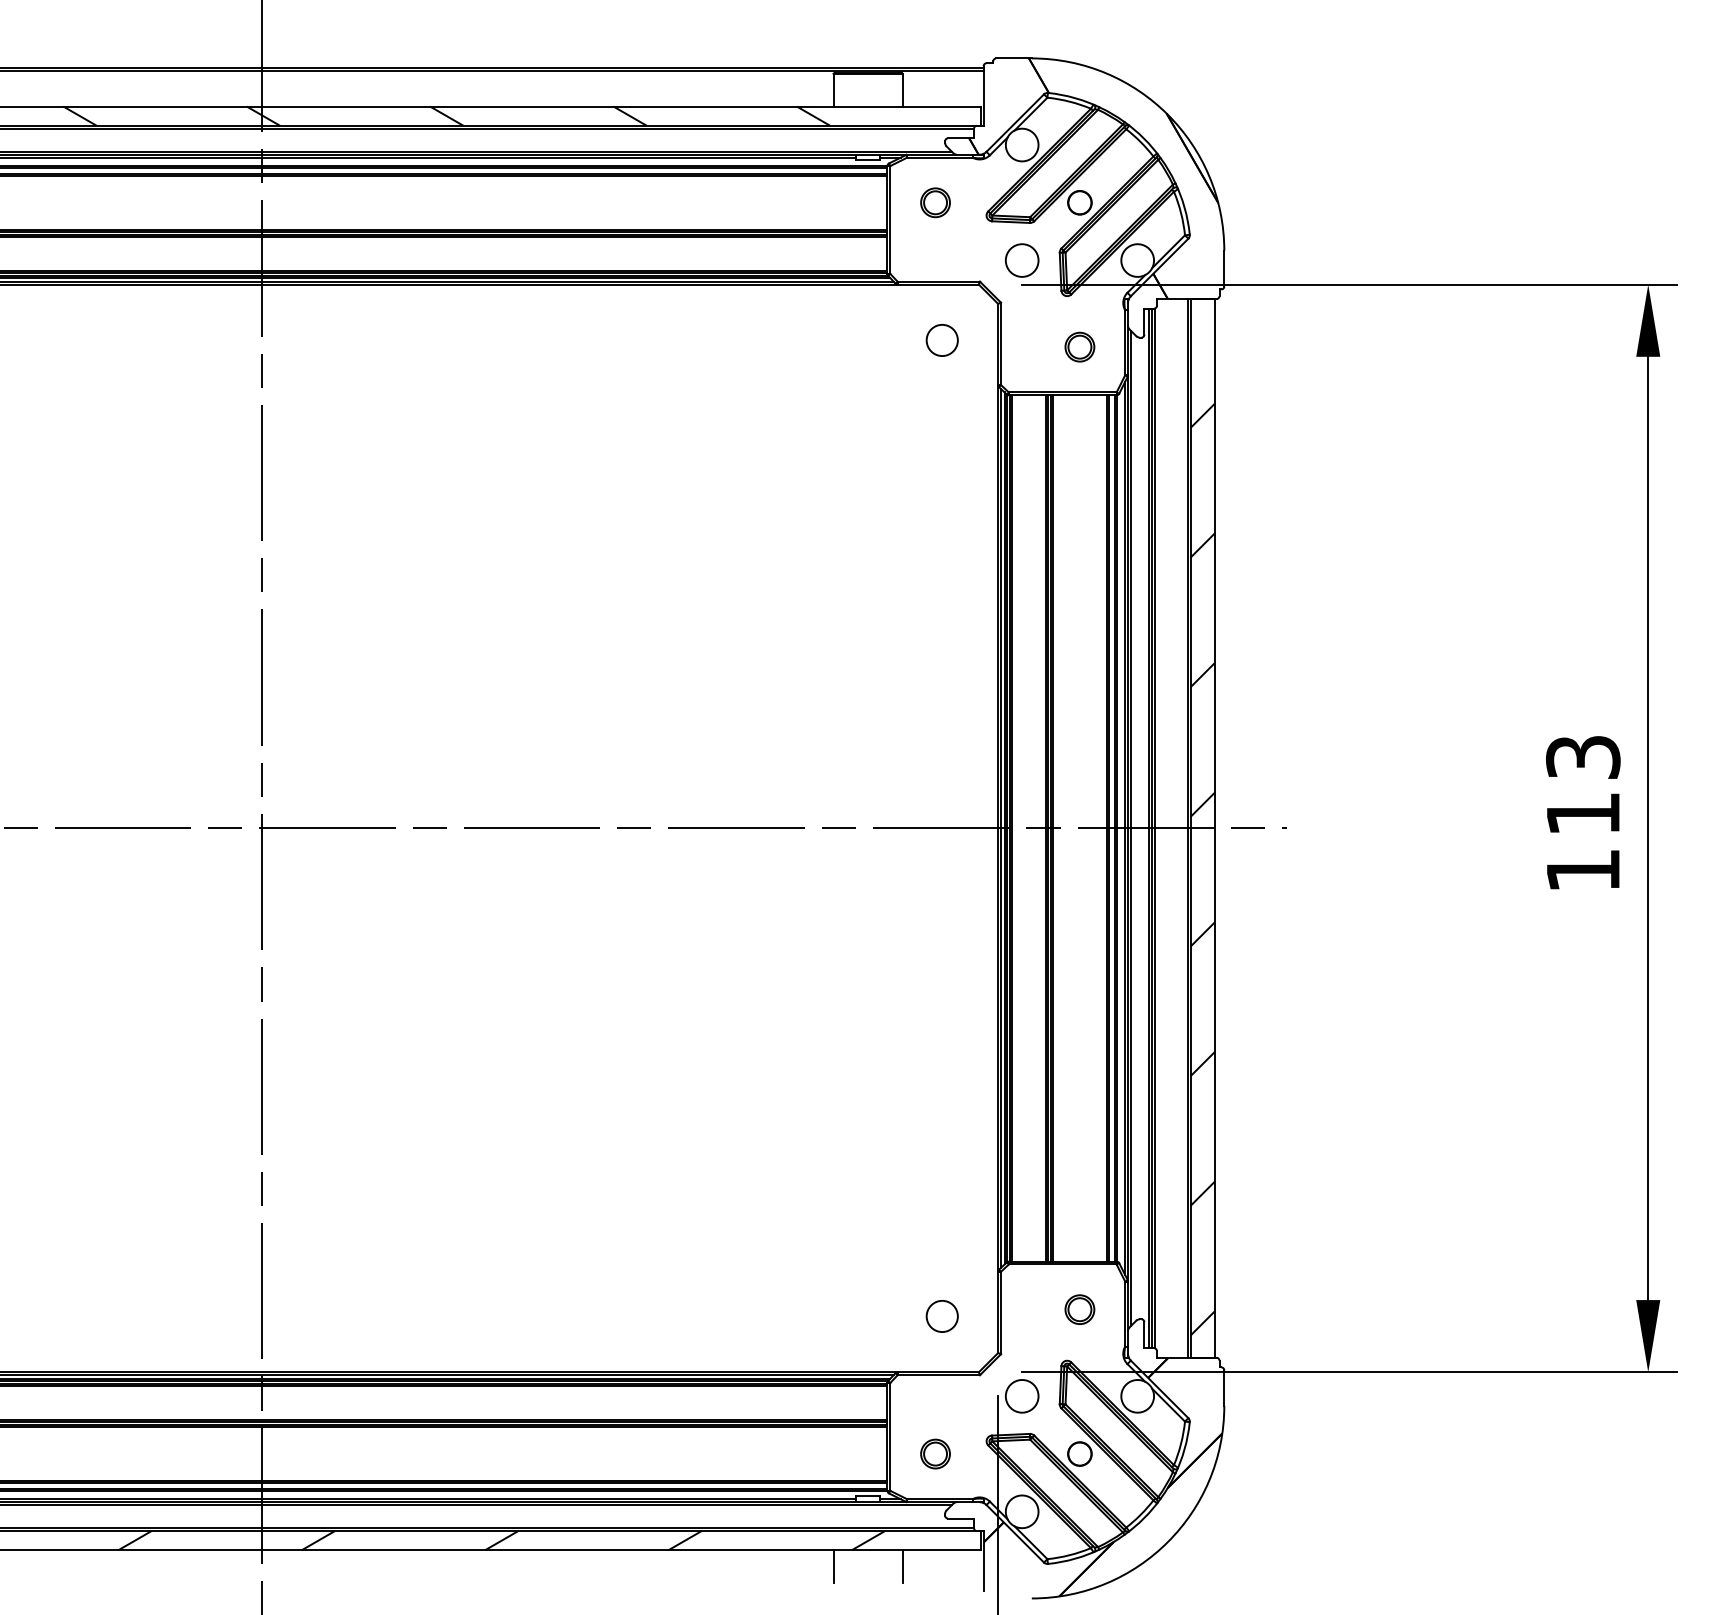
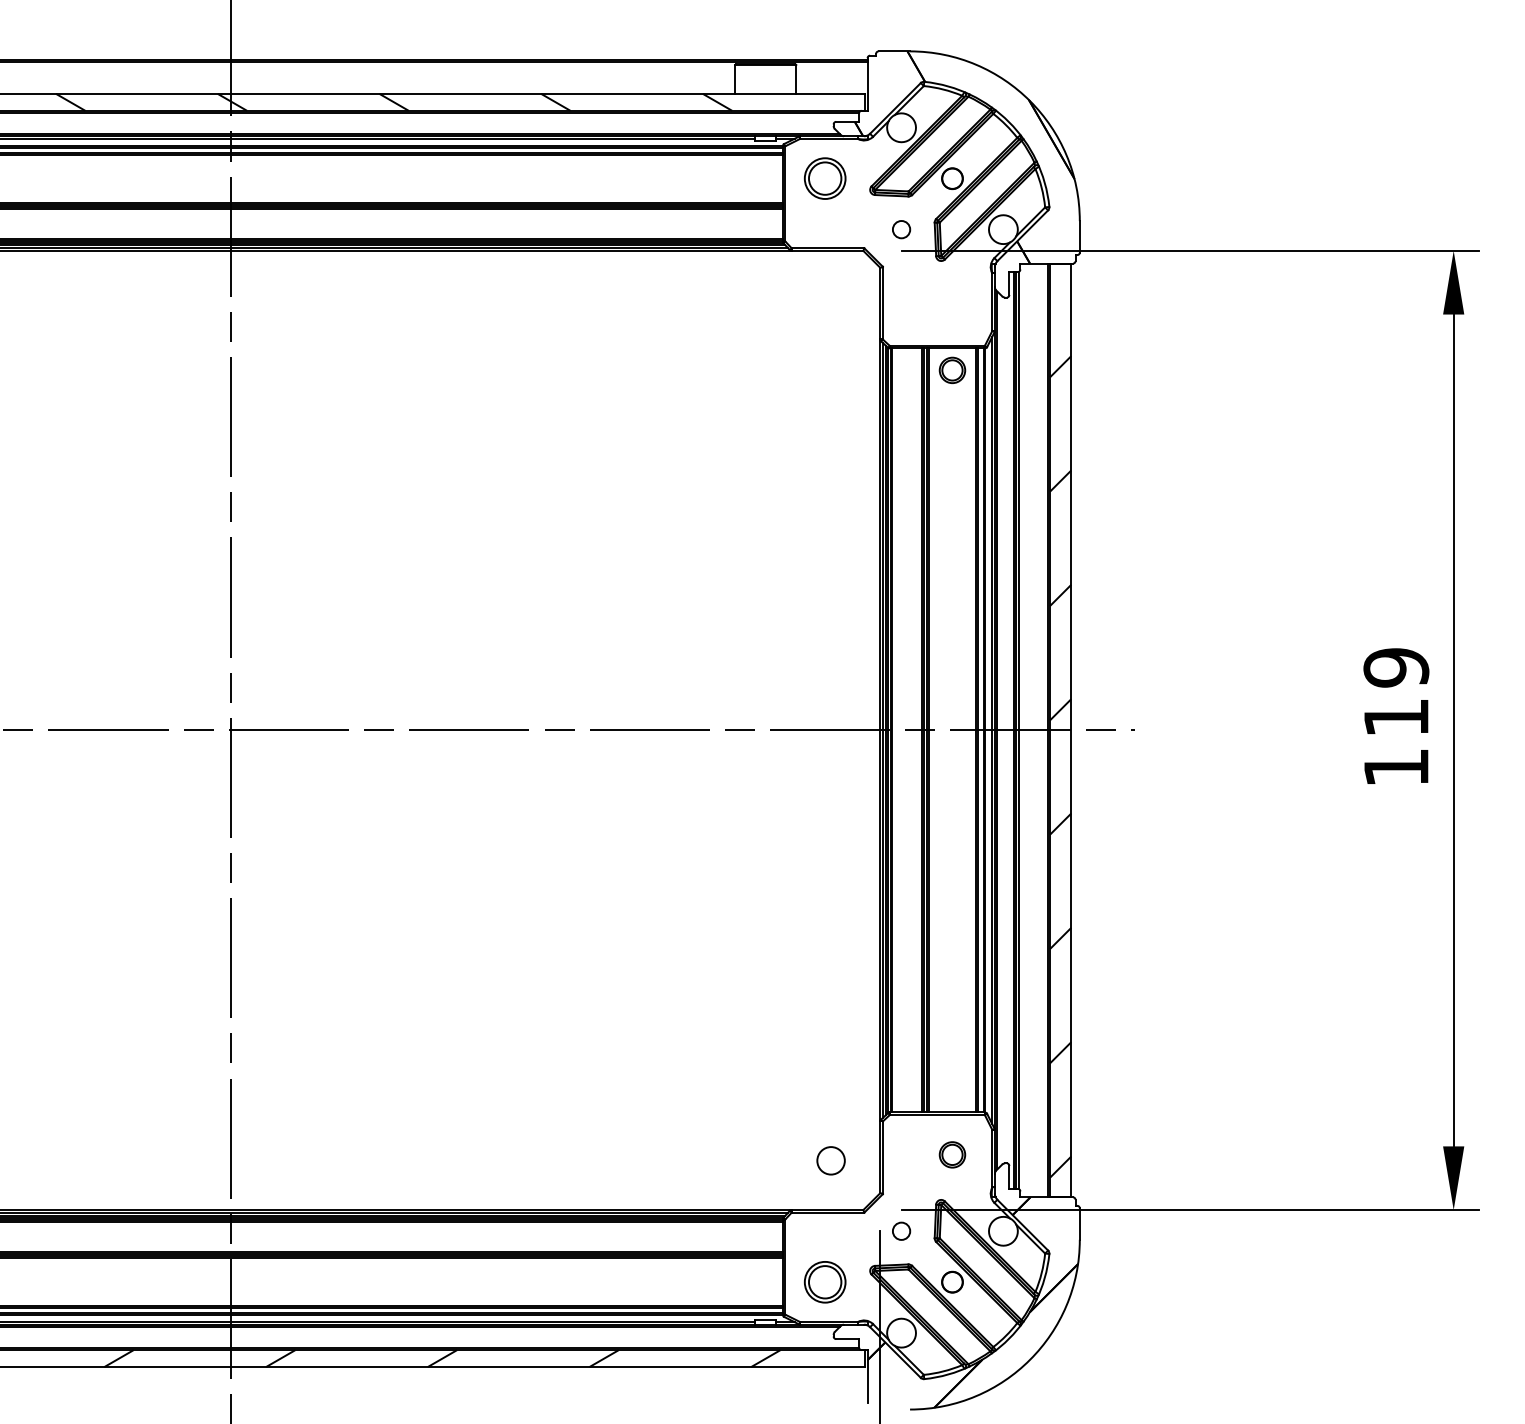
part: (935, 202) -> (825, 178), size x1.6
circle: (1021, 260) -> (900, 229), size x0.6
circle: (941, 340) -> (830, 300), removed
part: (1079, 346) -> (952, 369), moved
text: (1583, 757) -> (1396, 667), 113 -> 119
circle: (1021, 1395) -> (900, 1230), size x0.6
part: (935, 1453) -> (825, 1281), size x1.6
line: (833, 1566) -> (735, 1381), removed
line: (902, 1566) -> (796, 1381), removed

